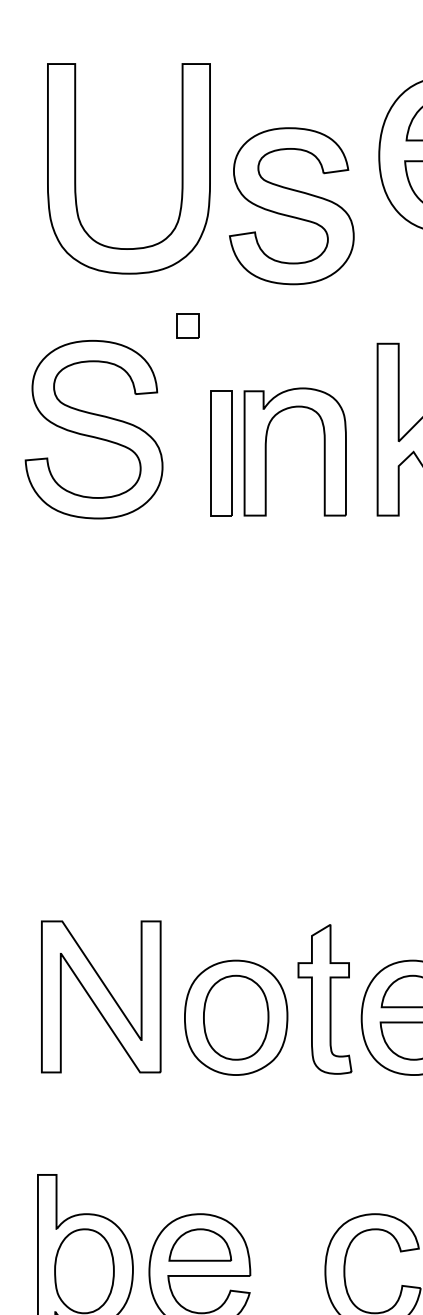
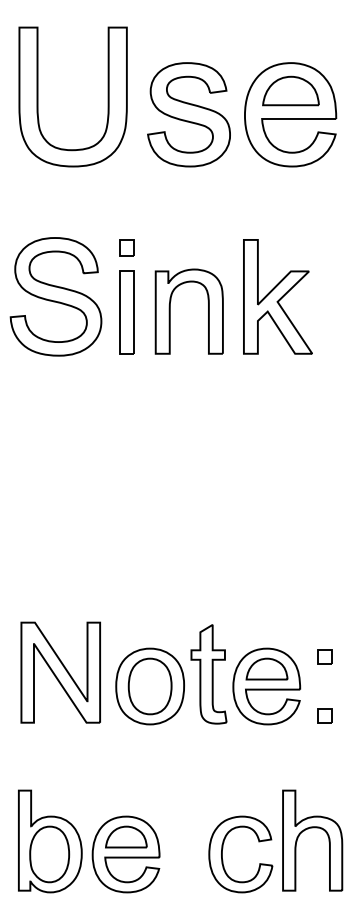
part: (76, 168) -> (38, 96), moved
part: (290, 205) -> (188, 114), moved
part: (186, 325) -> (126, 247), moved
part: (220, 453) -> (126, 312), moved

